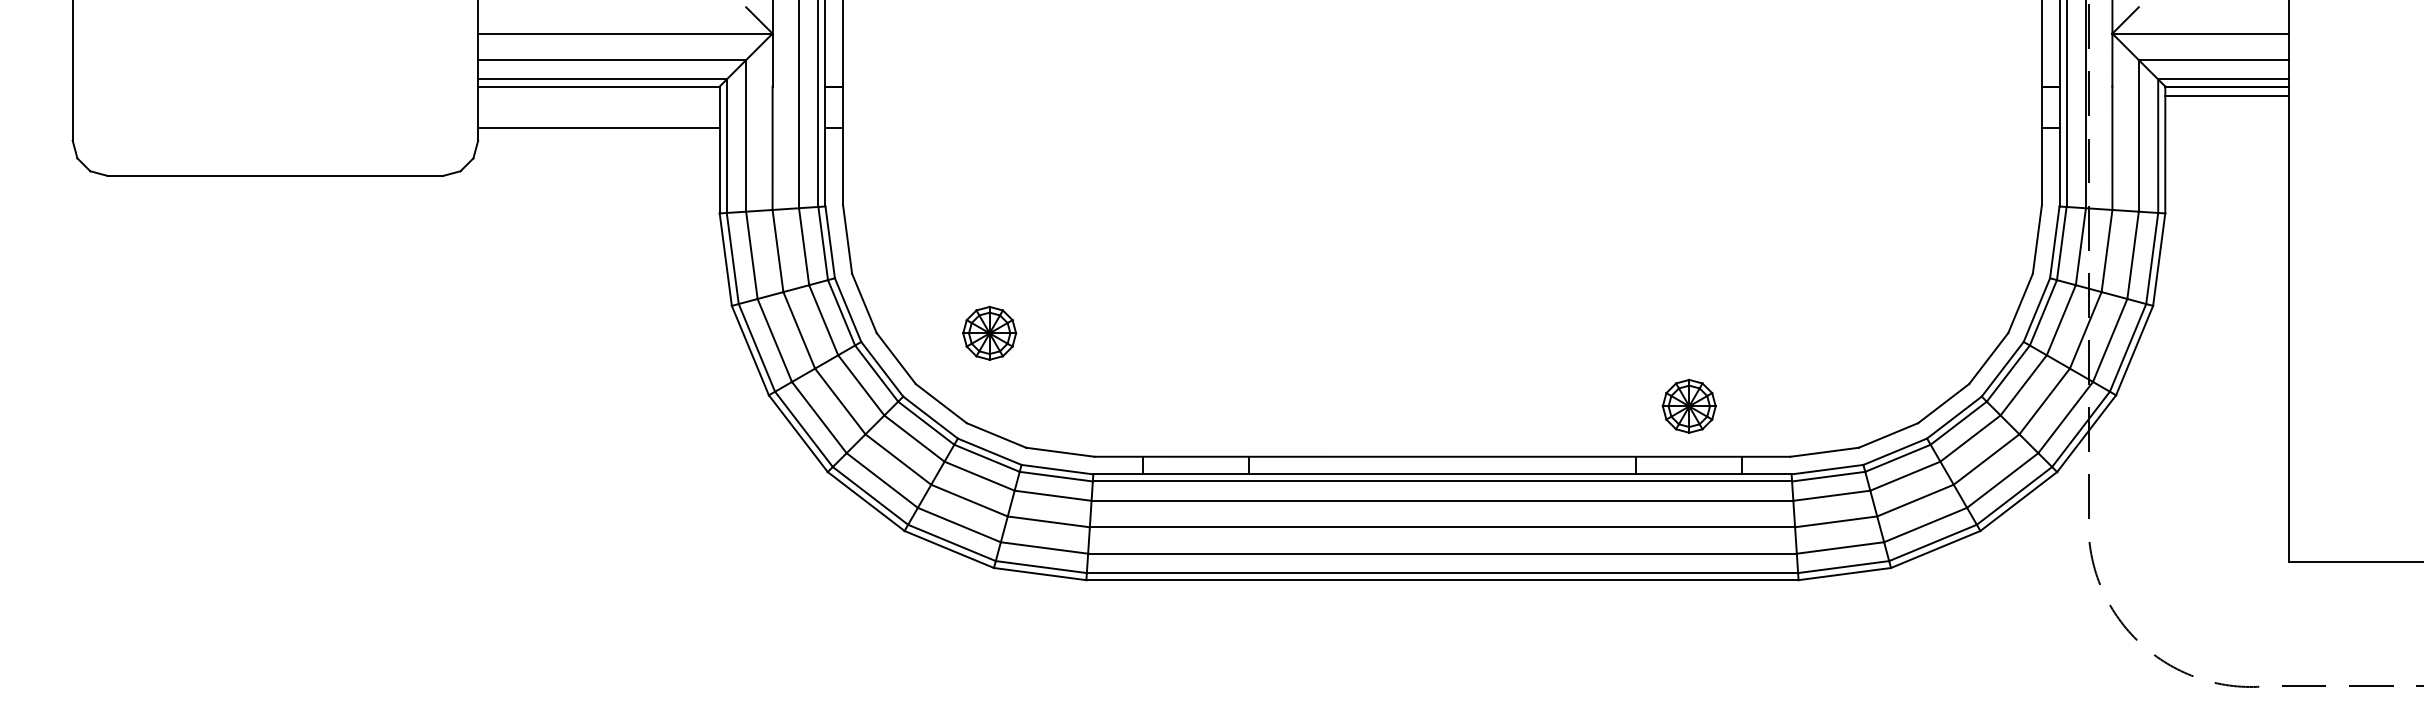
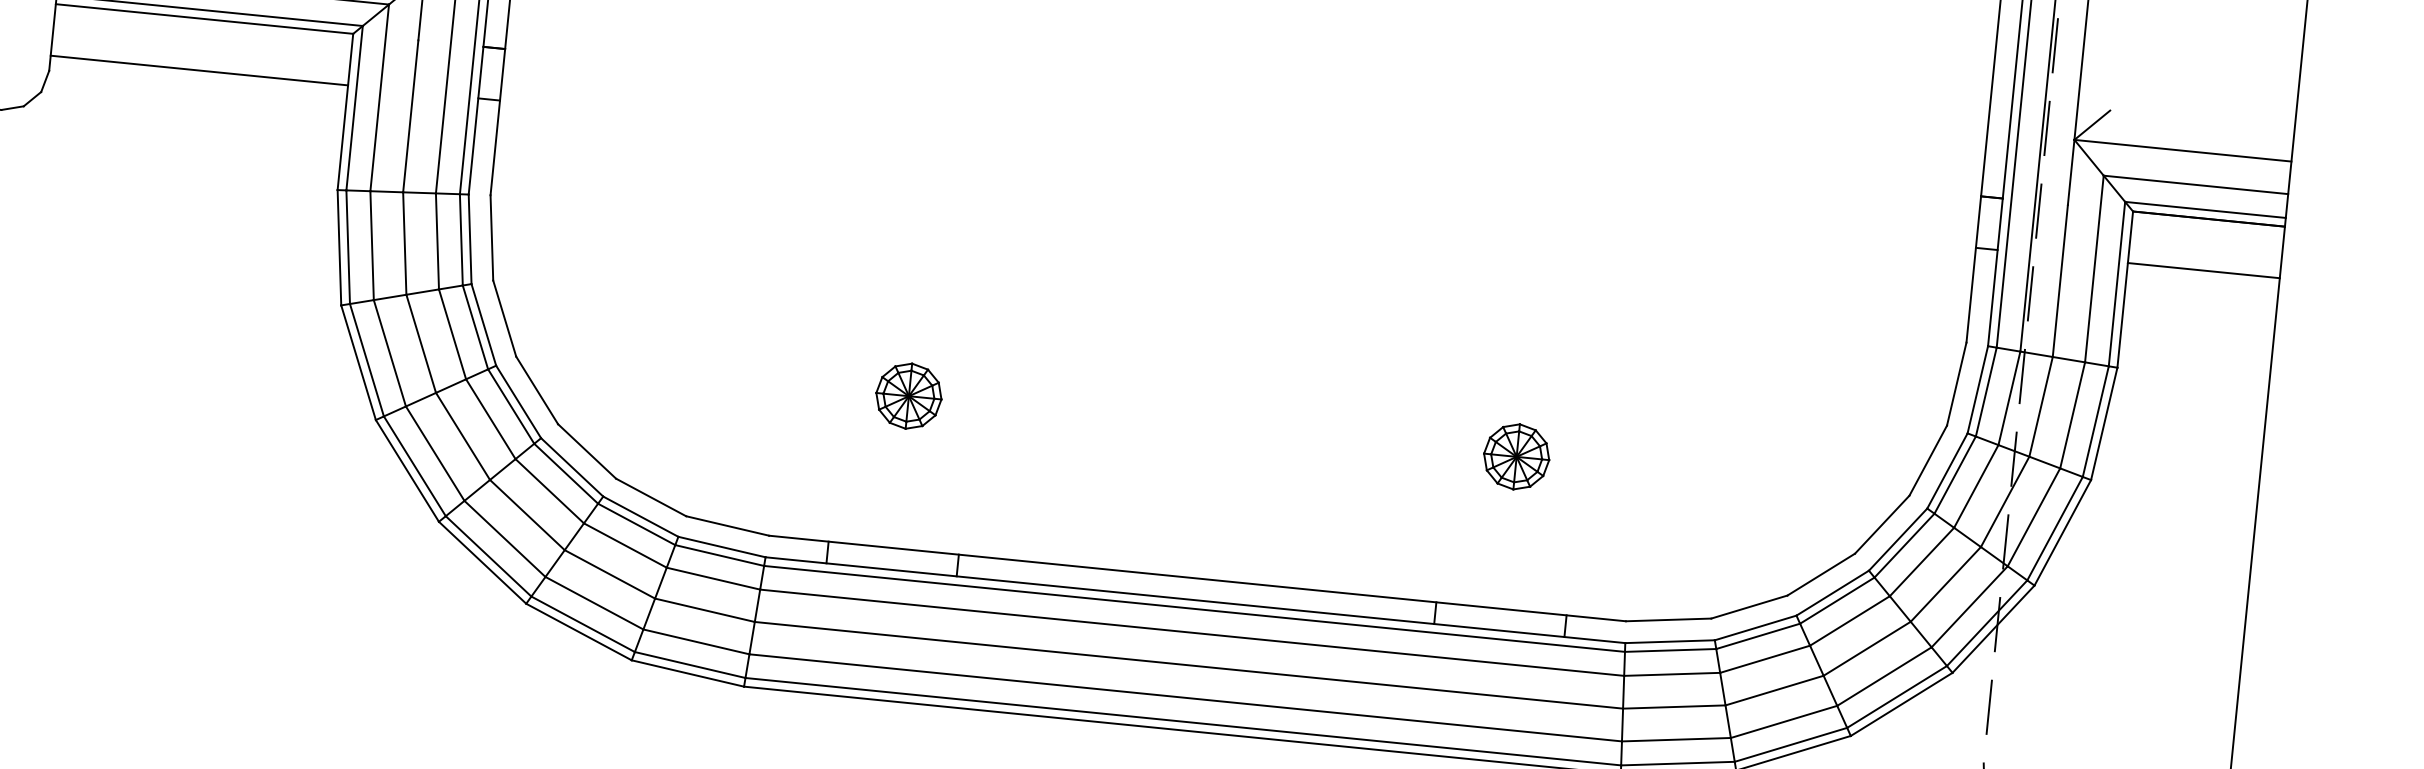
line: (2226, 96) -> (2203, 270), moved
part: (989, 332) -> (908, 395), moved
part: (1688, 405) -> (1515, 455), moved

